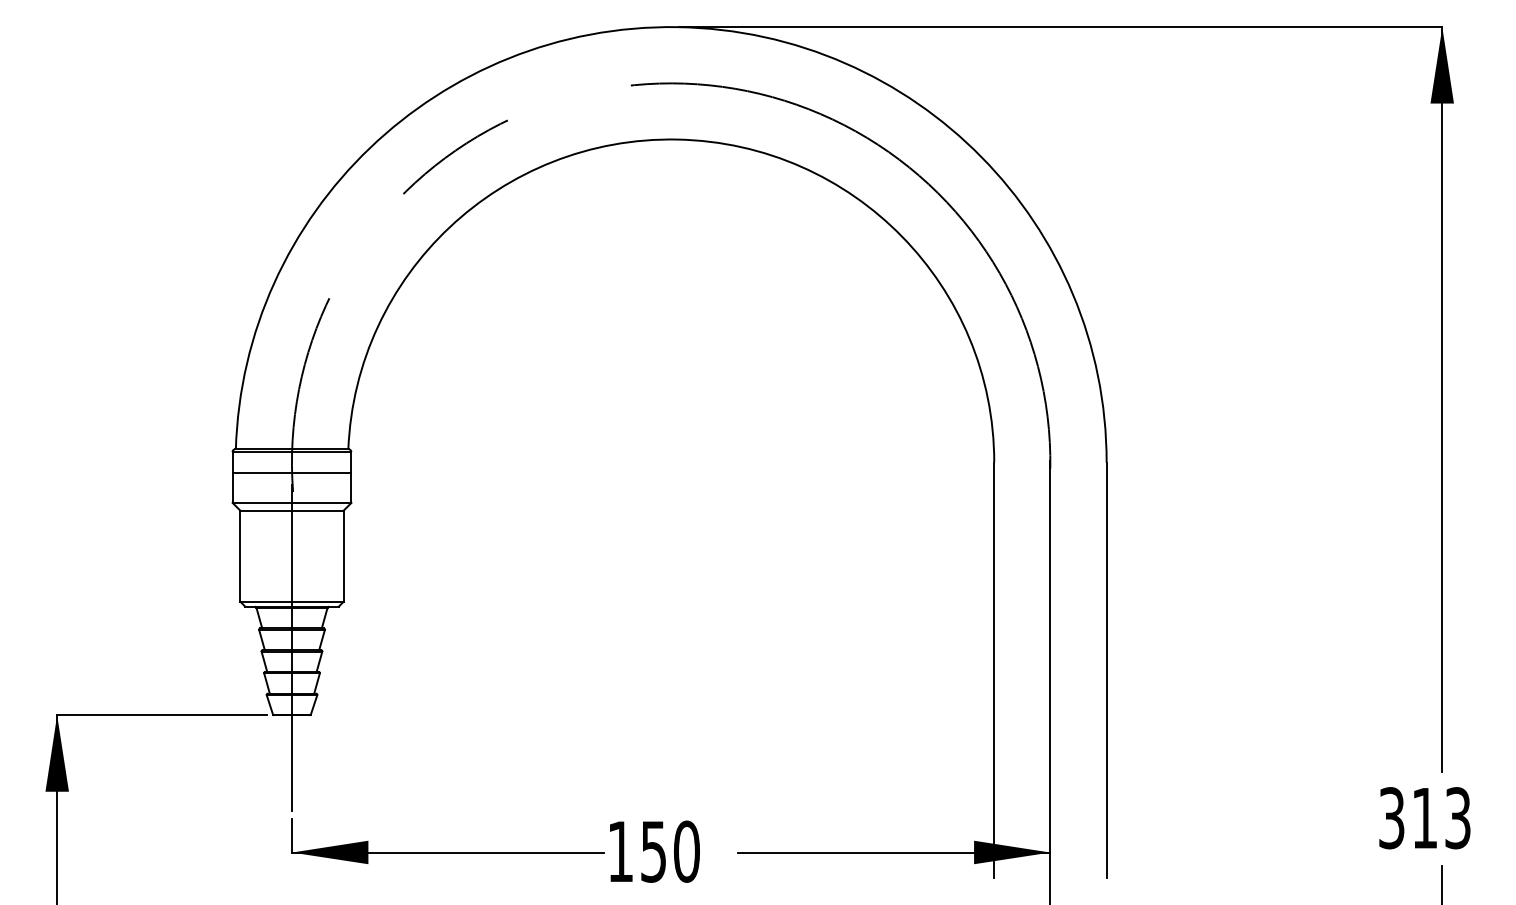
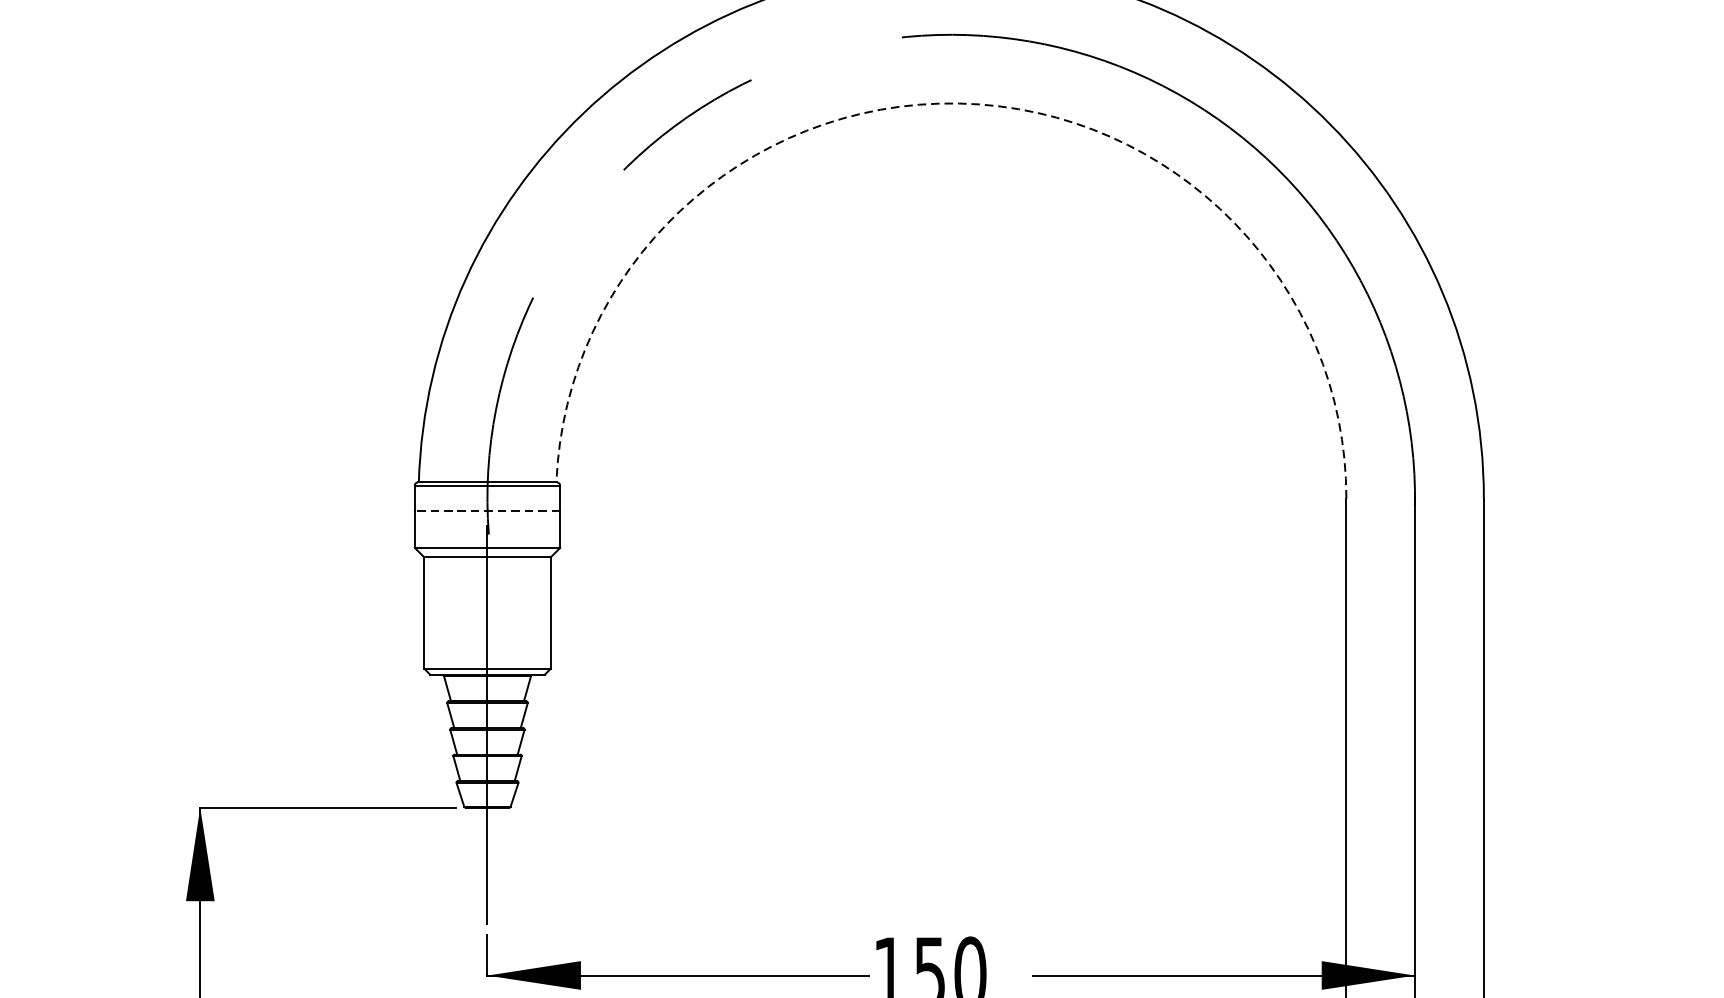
arc: (677, 139) -> (958, 103), solid -> dashed
line: (291, 472) -> (486, 510), solid -> dashed

